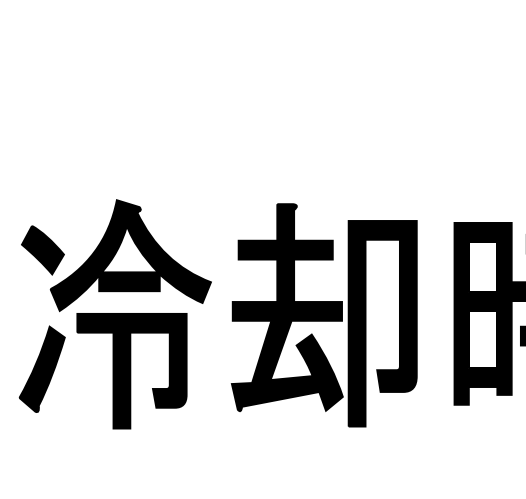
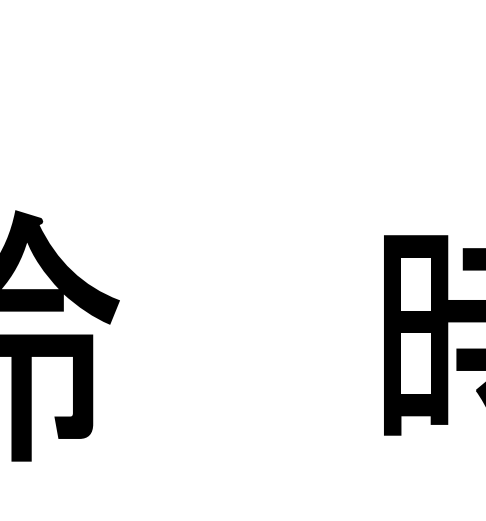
part: (323, 315) -> (241, 337), removed

